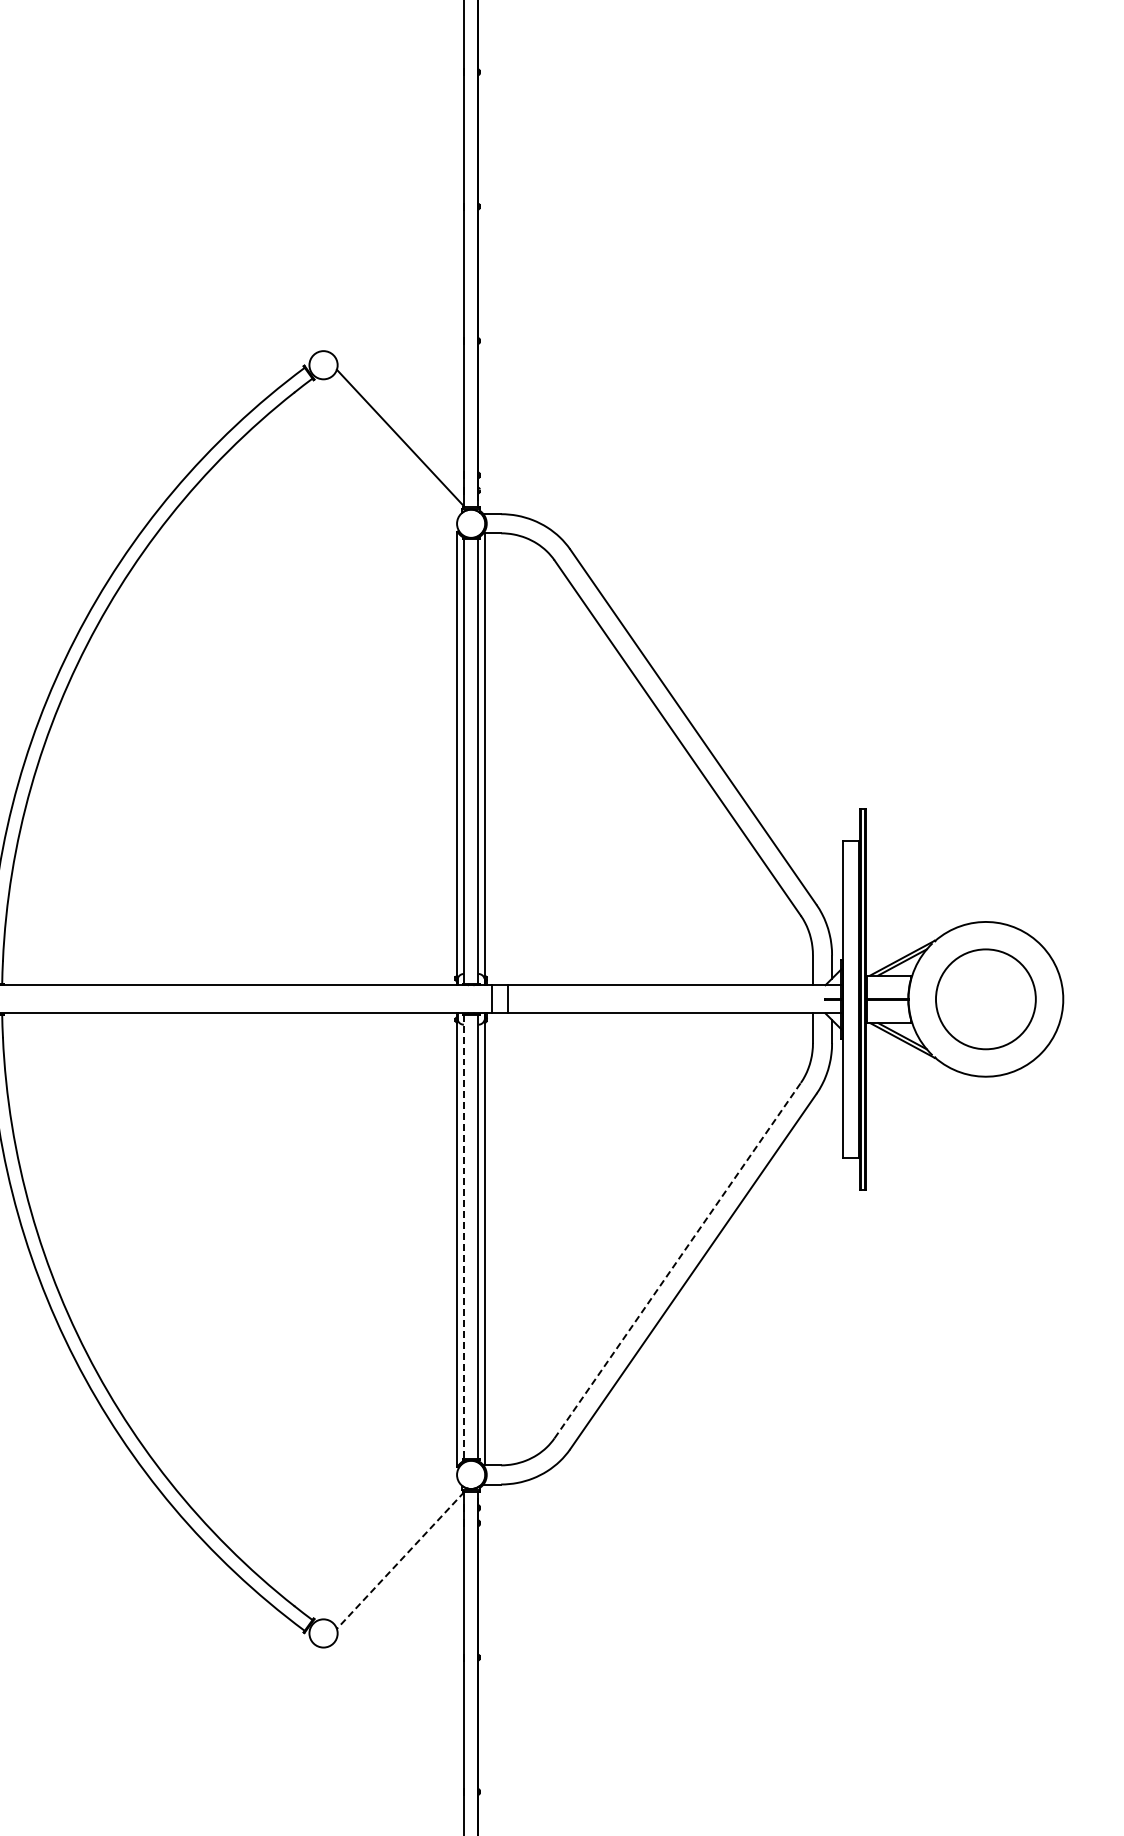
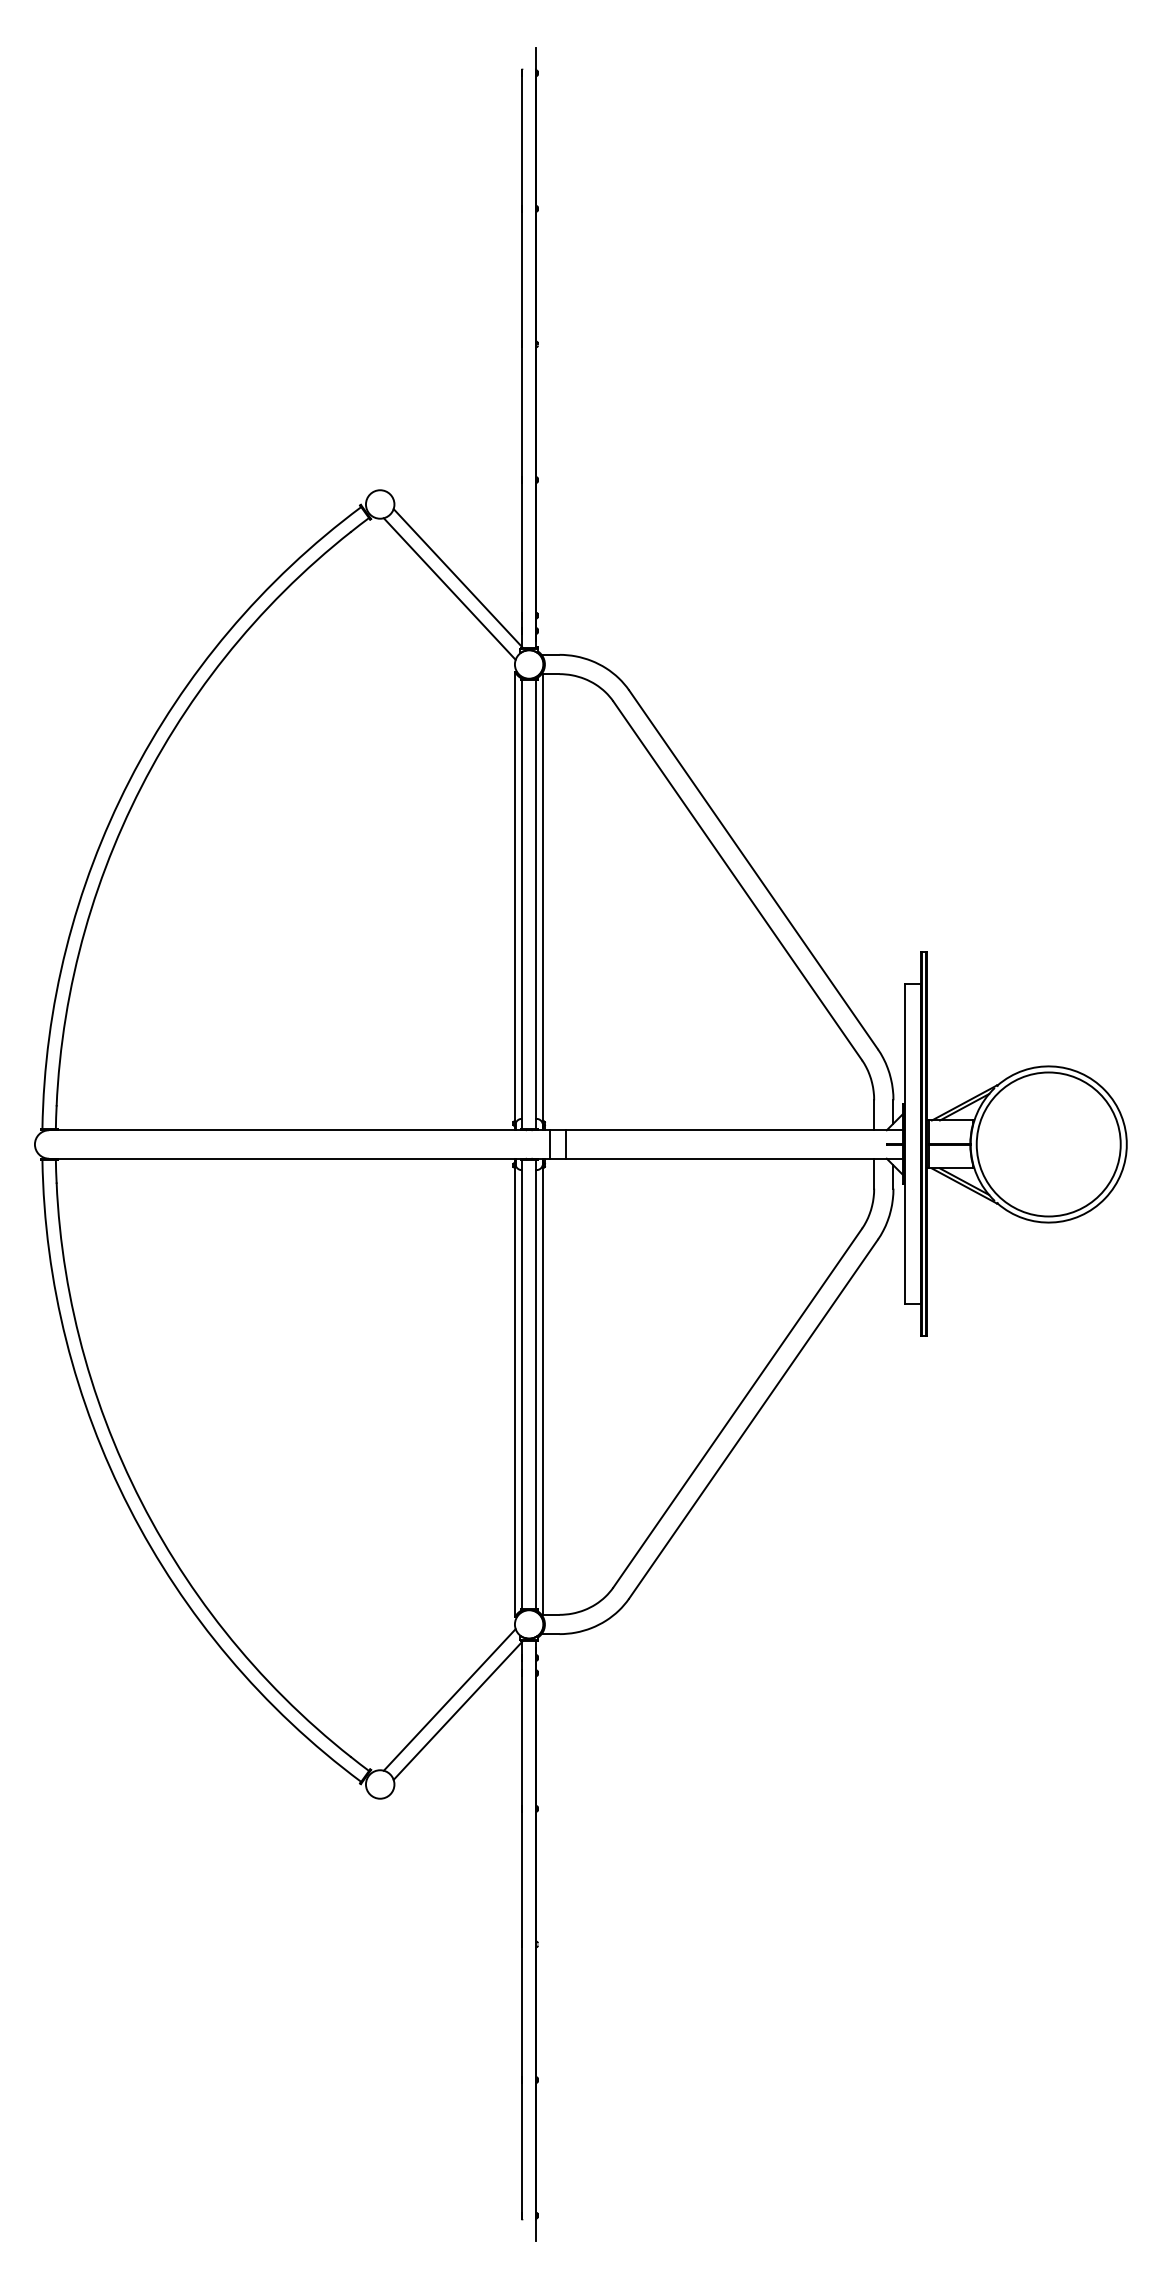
line: (392, 448) -> (449, 588), added
circle: (985, 999) -> (1048, 1144), size x1.43
line: (464, 1238) -> (522, 1385), dashed -> solid
line: (677, 1259) -> (737, 1407), dashed -> solid
line: (392, 1549) -> (449, 1699), added
line: (400, 1561) -> (457, 1711), dashed -> solid

